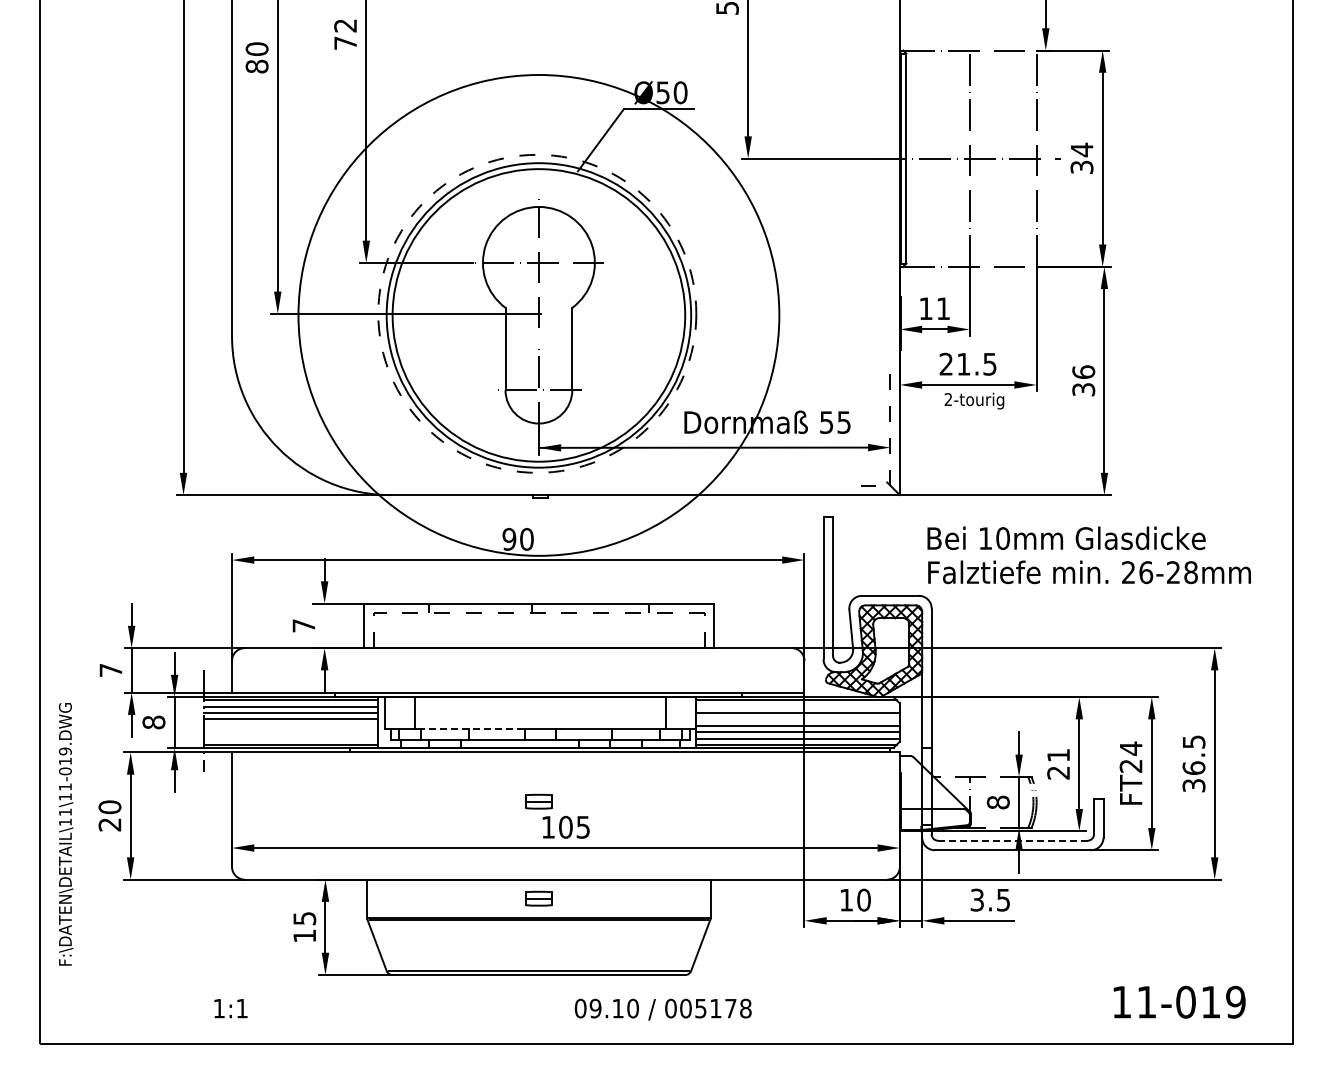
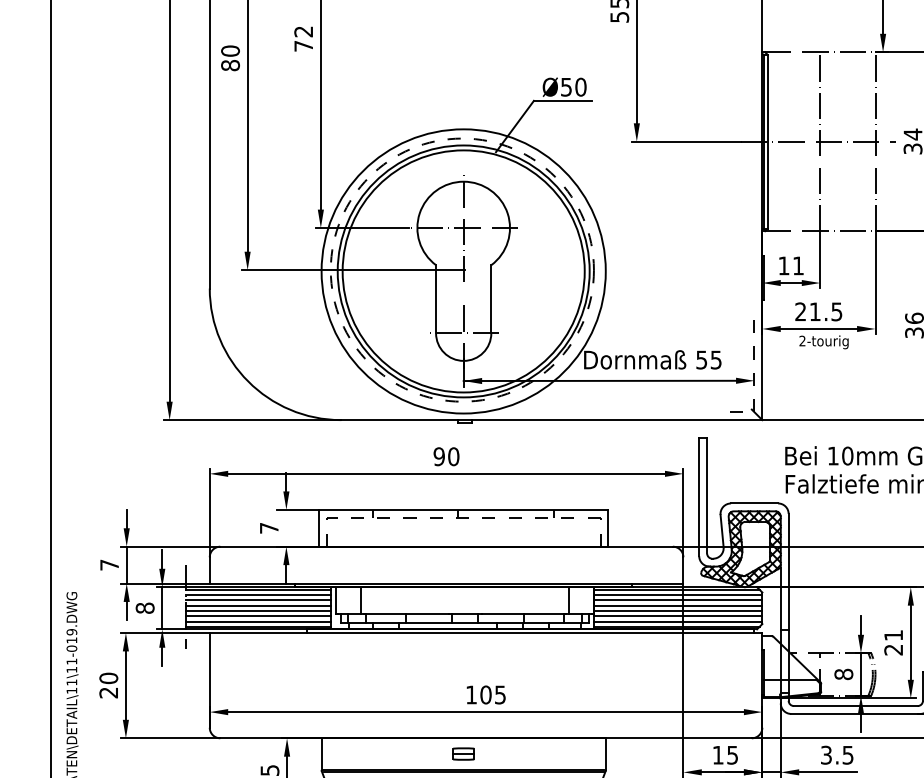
circle: (538, 315) -> (463, 271), size x0.71
line: (797, 706) -> (677, 595), added
line: (797, 719) -> (677, 605), added
line: (290, 725) -> (258, 610), added
line: (469, 728) -> (406, 613), dashed -> solid
line: (290, 732) -> (258, 616), added
line: (290, 738) -> (258, 621), added
part: (538, 801) -> (463, 673), removed
line: (1012, 840) -> (855, 705), dashed -> solid
text: (863, 899) -> (732, 754), 10 -> 15

